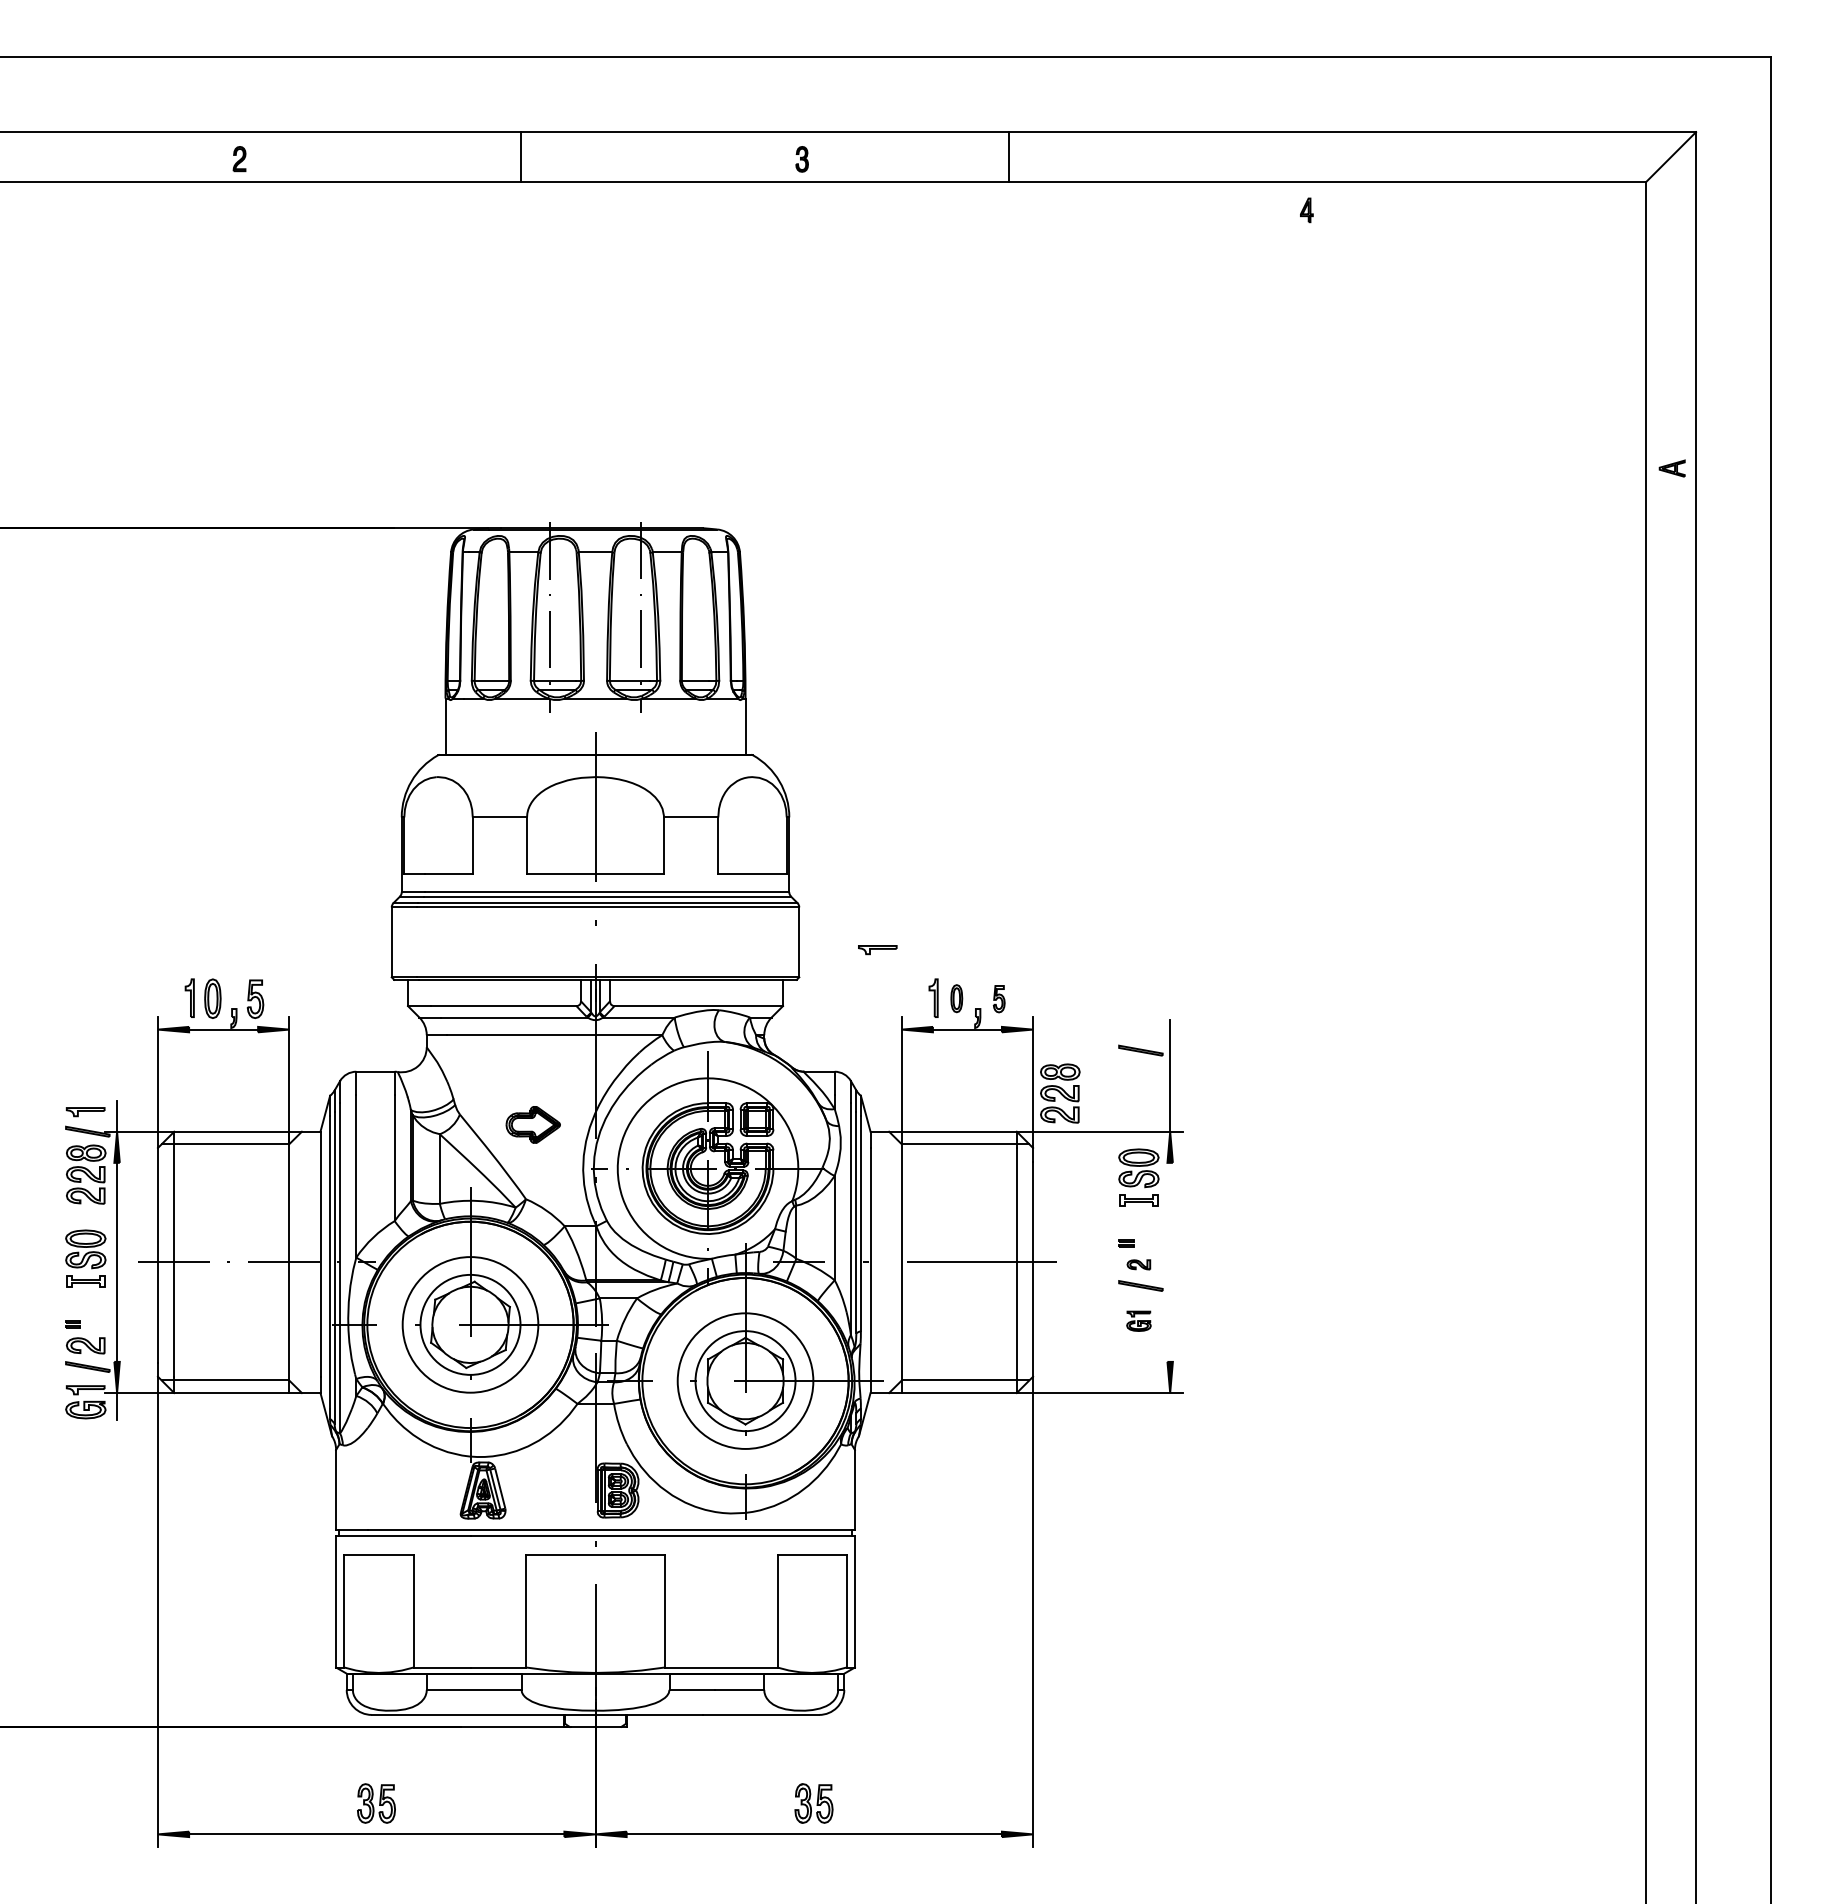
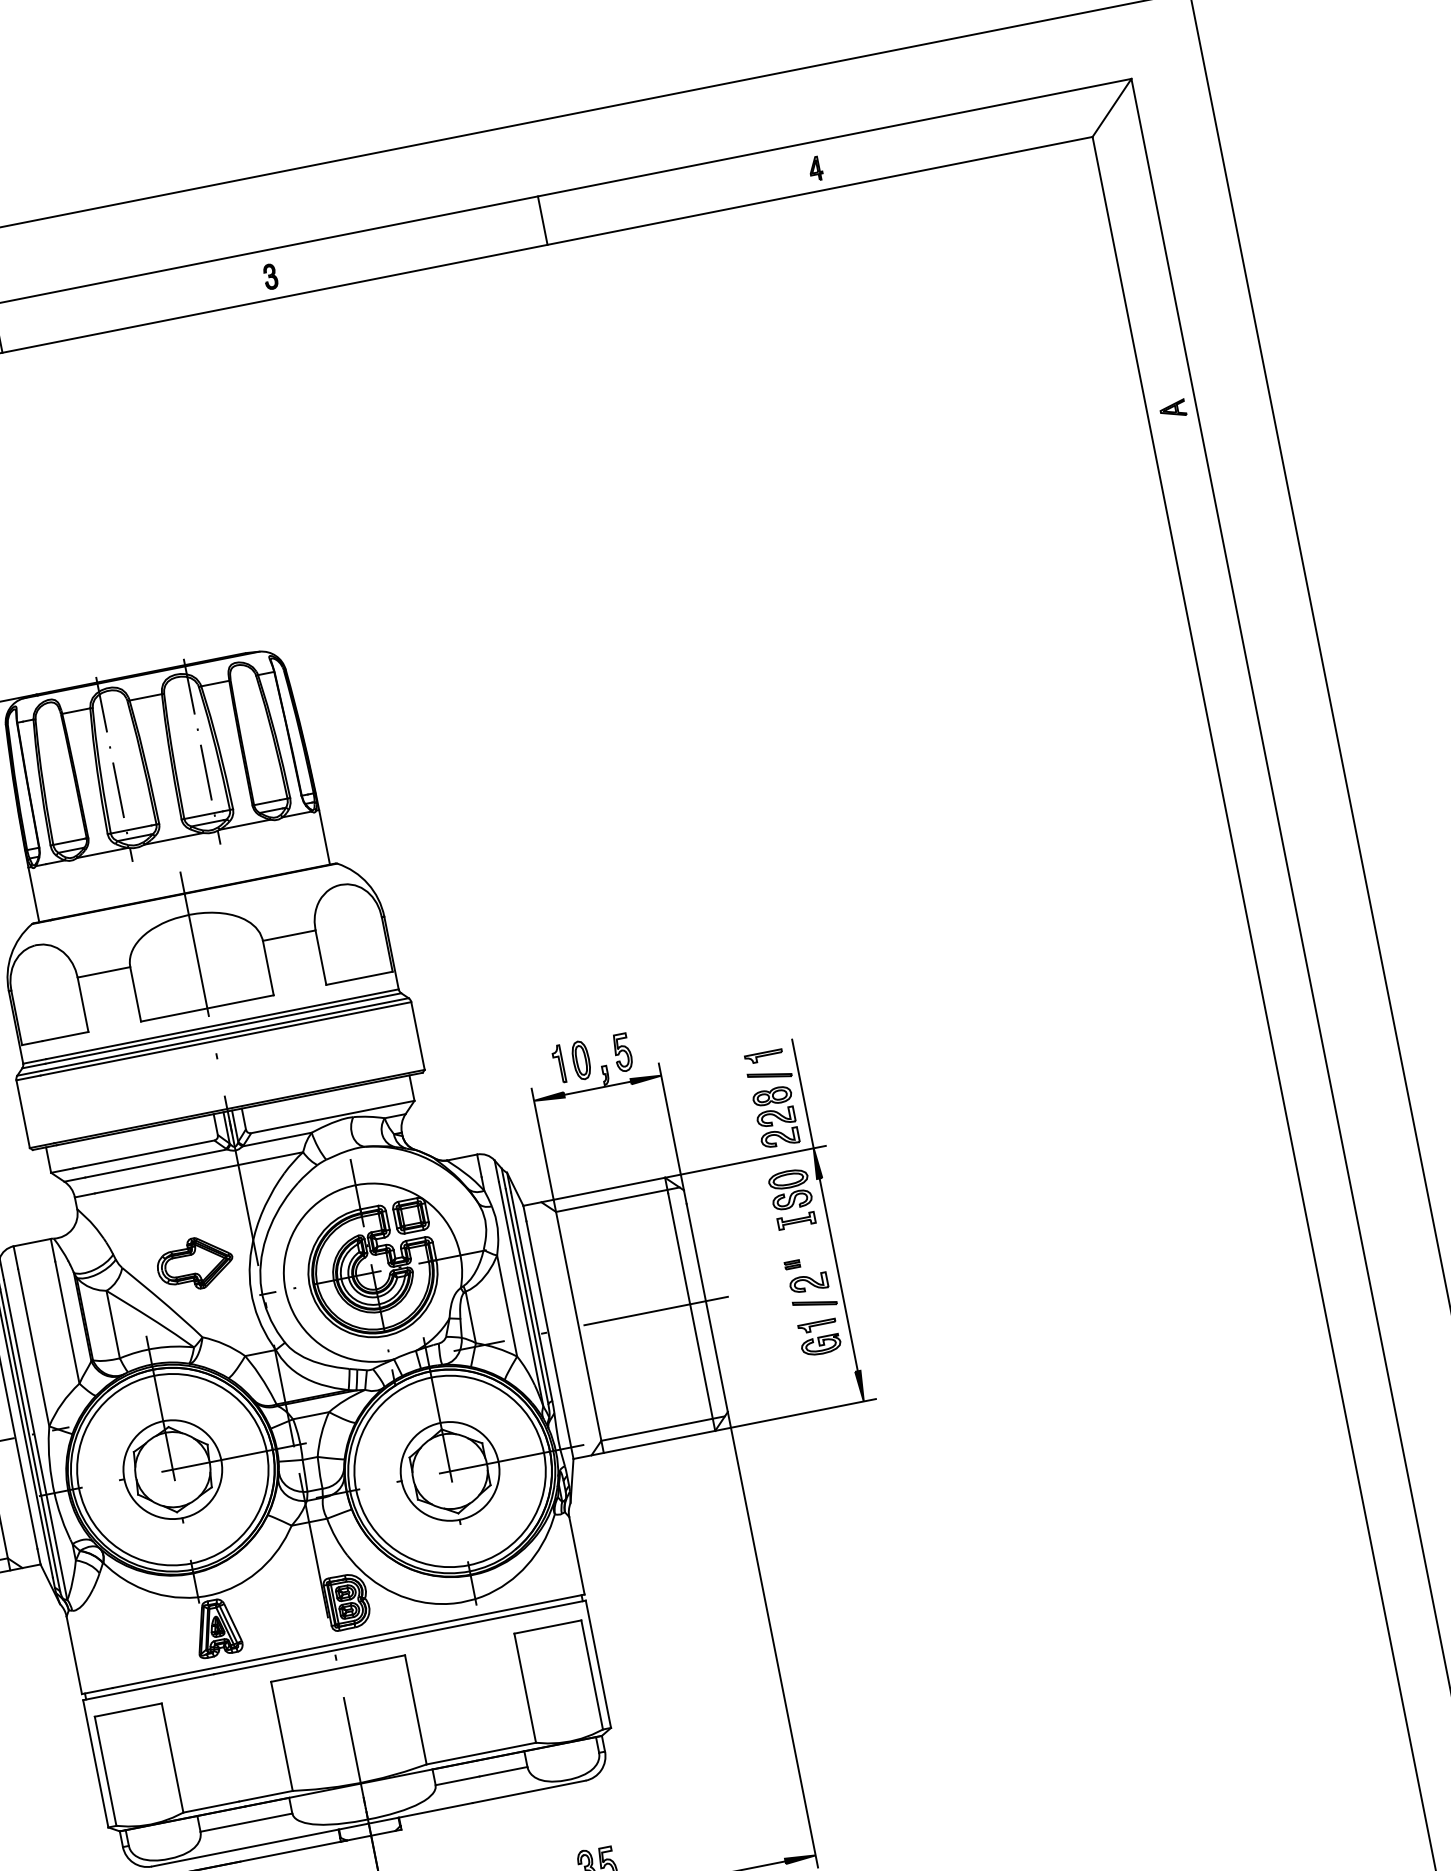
line: (1008, 157) -> (542, 221), moved
part: (1306, 210) -> (815, 169), moved
part: (877, 950) -> (763, 1057), moved
part: (956, 998) -> (581, 1060), size x1.43
part: (998, 998) -> (621, 1052), size x1.43
part: (1060, 1093) -> (776, 1117), moved
part: (533, 1124) -> (195, 1263), size x1.43
line: (1170, 1261) -> (838, 1273), added
part: (1138, 1264) -> (808, 1283), size x1.67
part: (1138, 1321) -> (819, 1338), size x1.67
circle: (470, 1324) -> (172, 1469), size x1.43
circle: (745, 1381) -> (450, 1471), size x1.43

